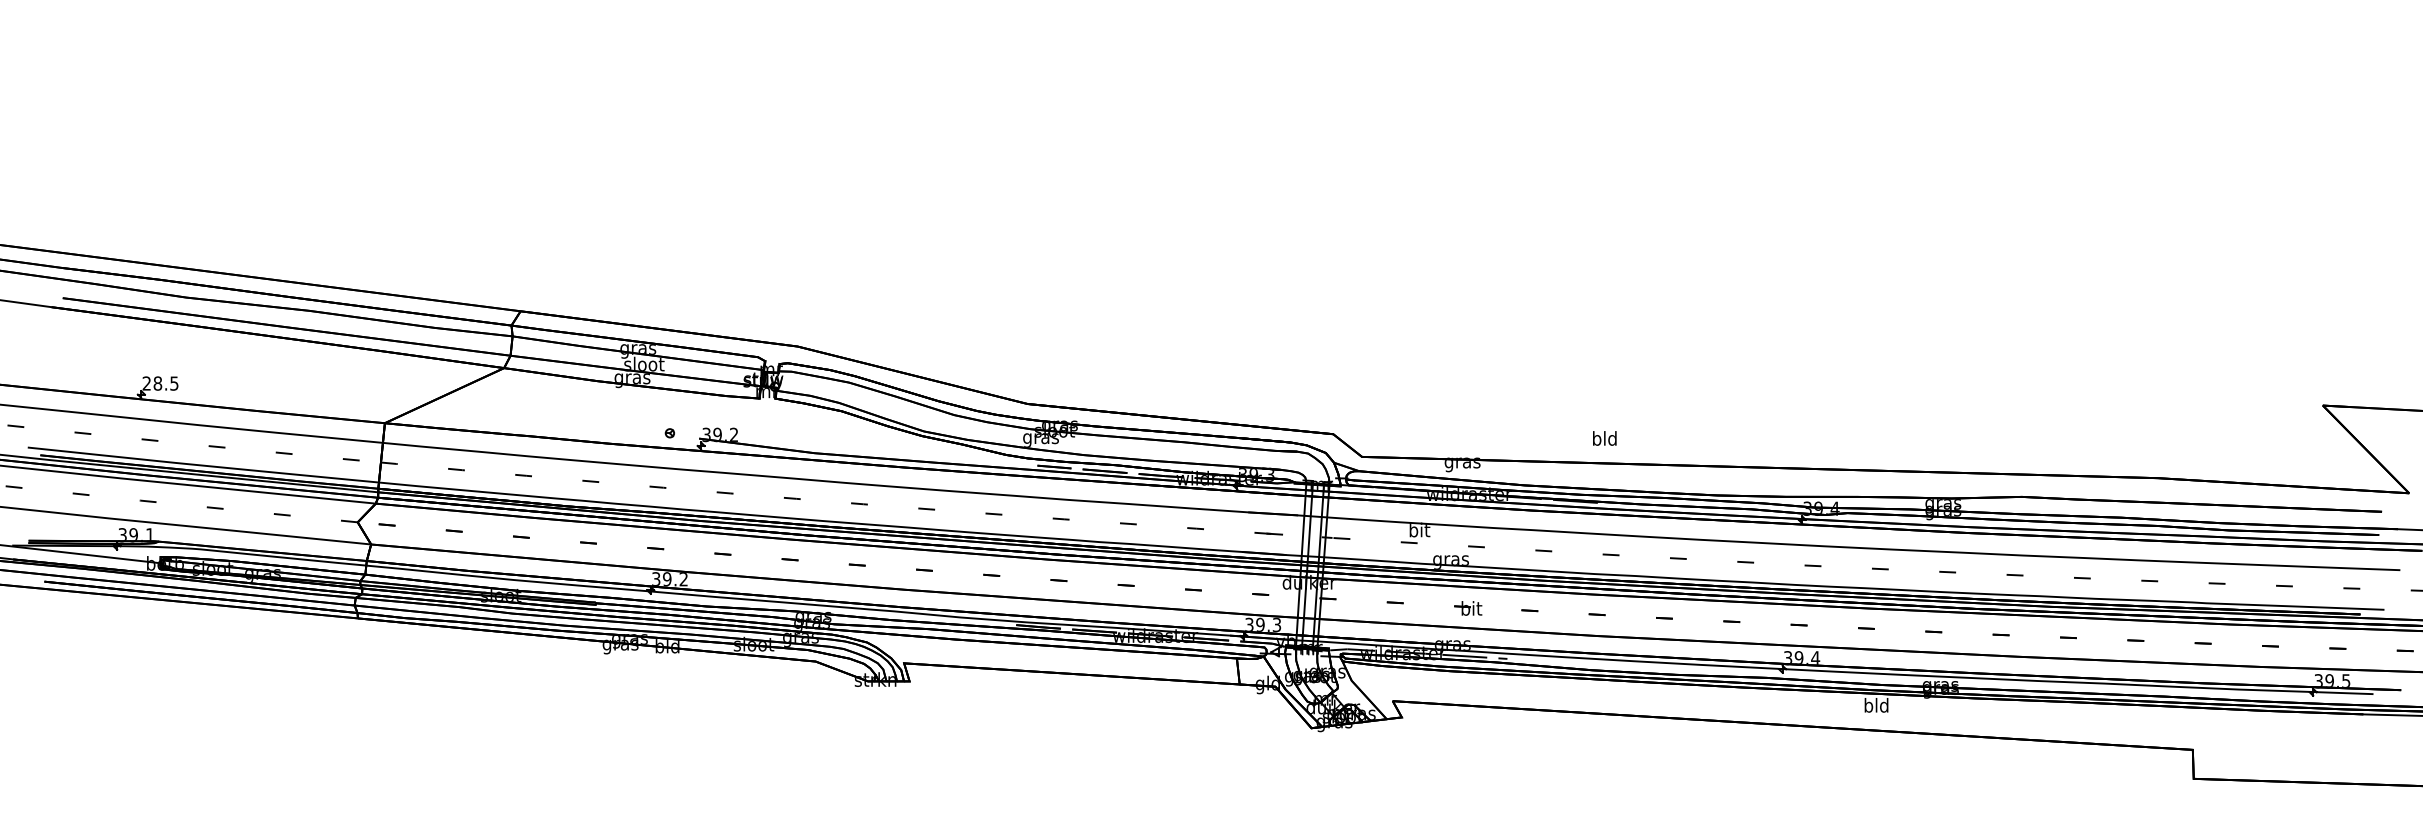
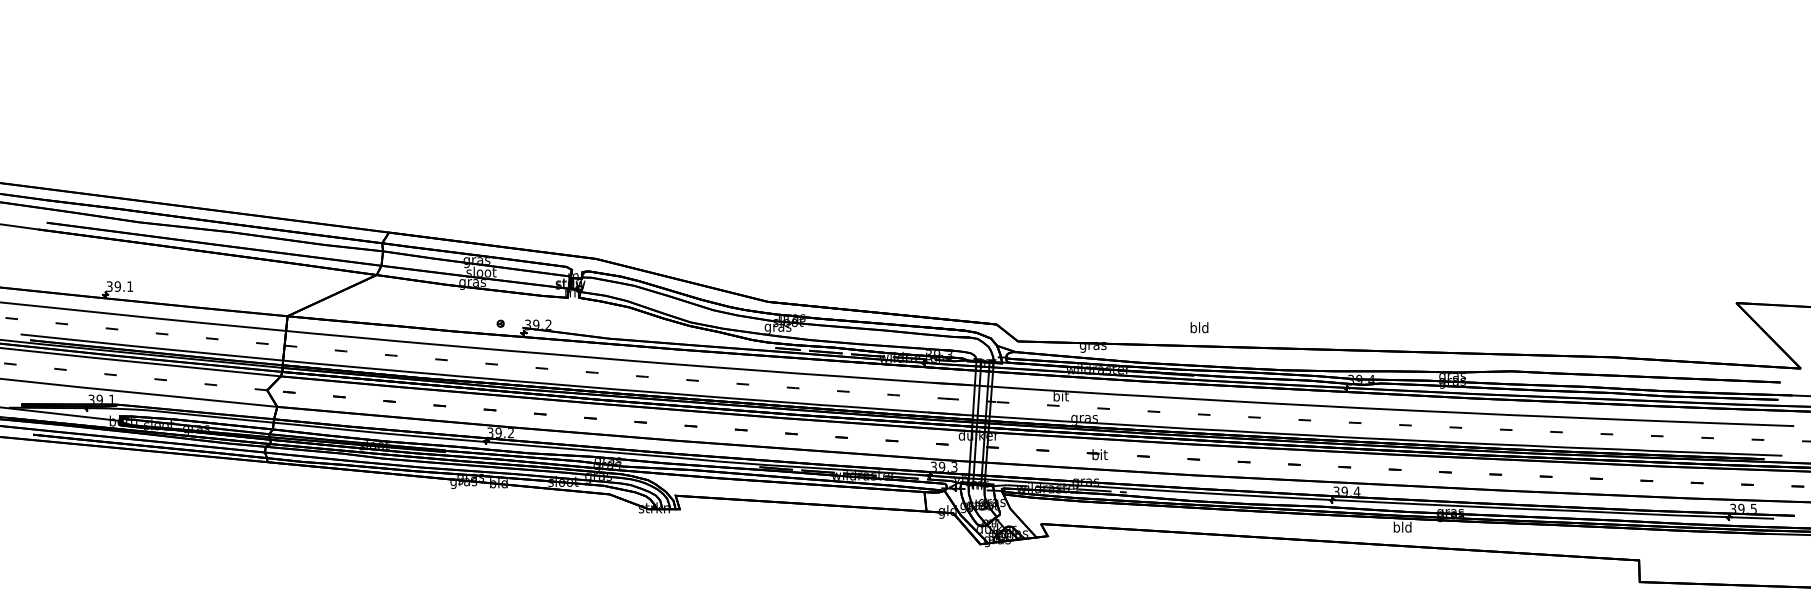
text: (160, 383) -> (119, 286), 28.5 -> 39.1

